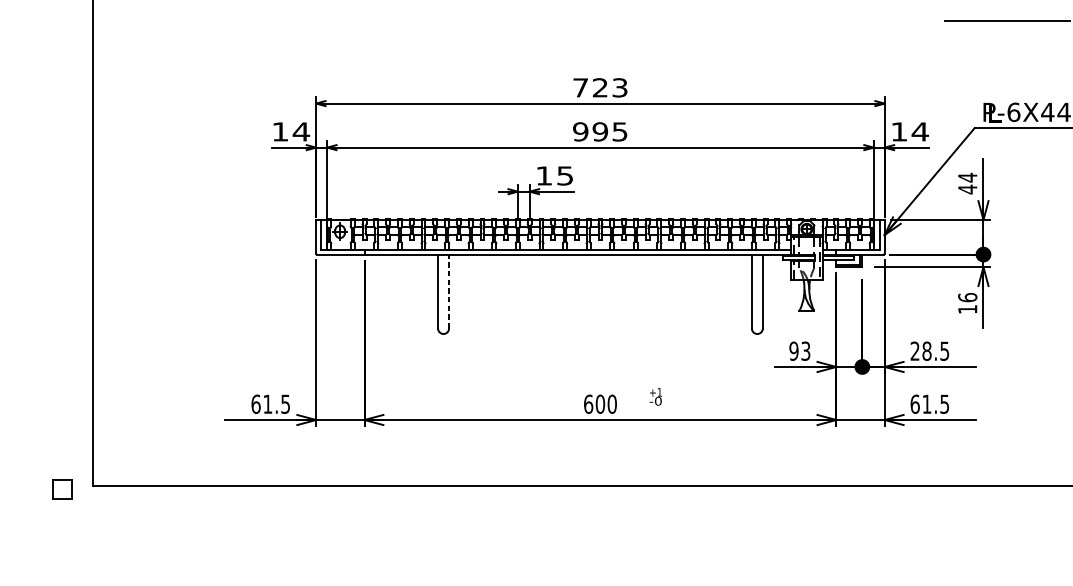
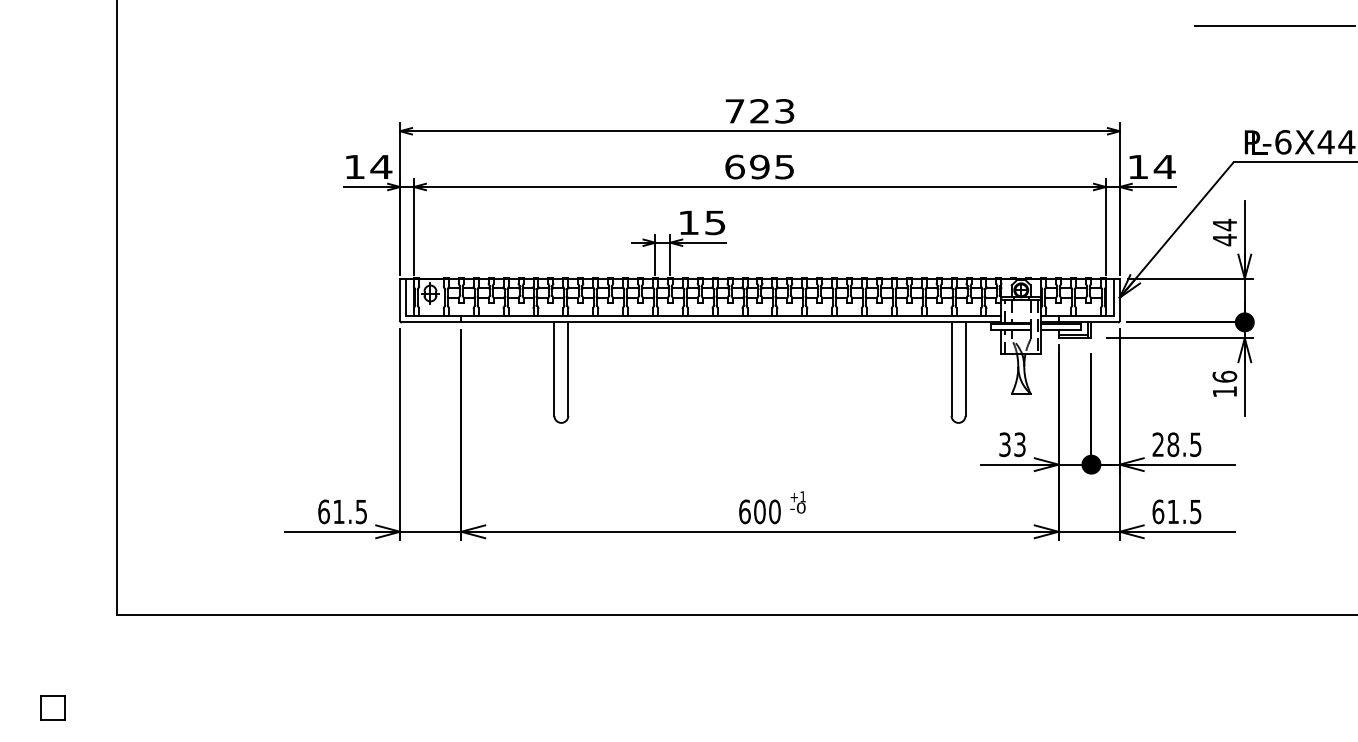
text: (580, 131) -> (734, 166), 995 -> 695
line: (449, 291) -> (568, 369), dashed -> solid
text: (793, 351) -> (1004, 444), 93 -> 33
text: (655, 396) -> (797, 502), moved
part: (62, 489) -> (52, 707), moved

